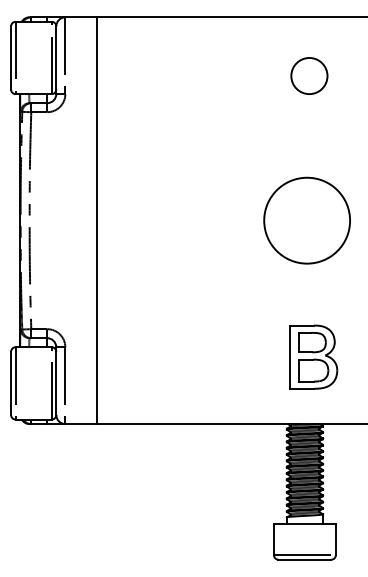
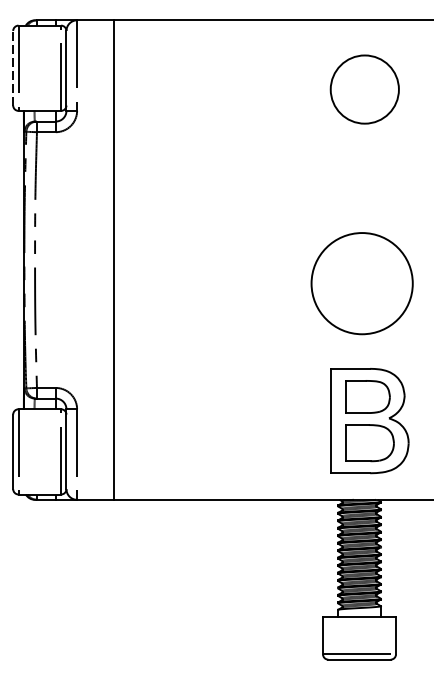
line: (11, 57) -> (13, 67), solid -> dashed
circle: (309, 75) -> (364, 88), size x1.6
circle: (306, 220) -> (361, 283), moved
part: (313, 356) -> (369, 420), size x1.4

